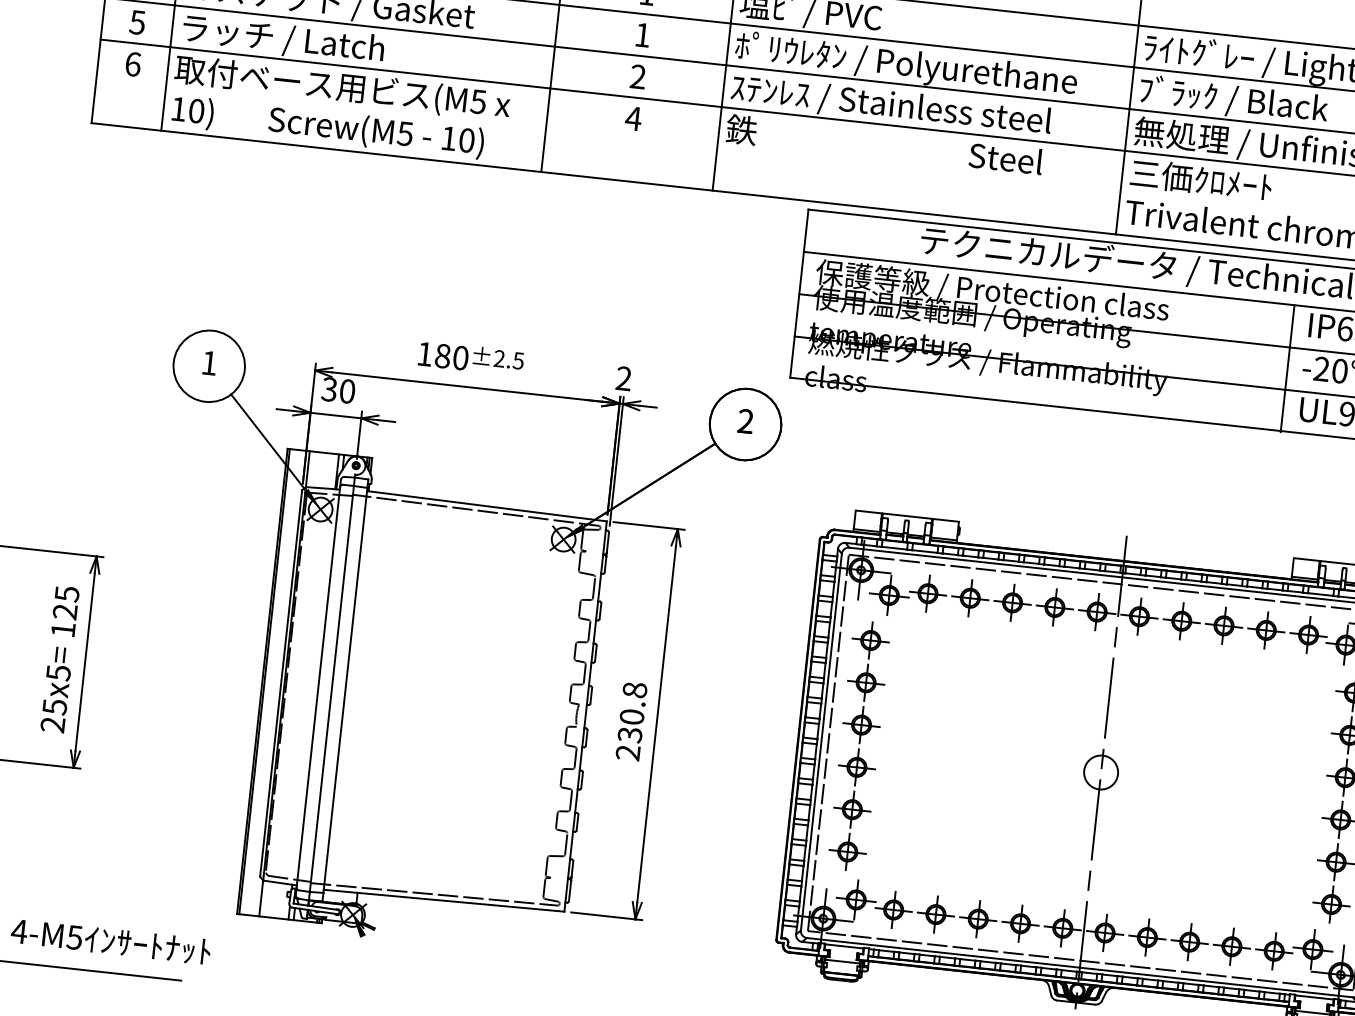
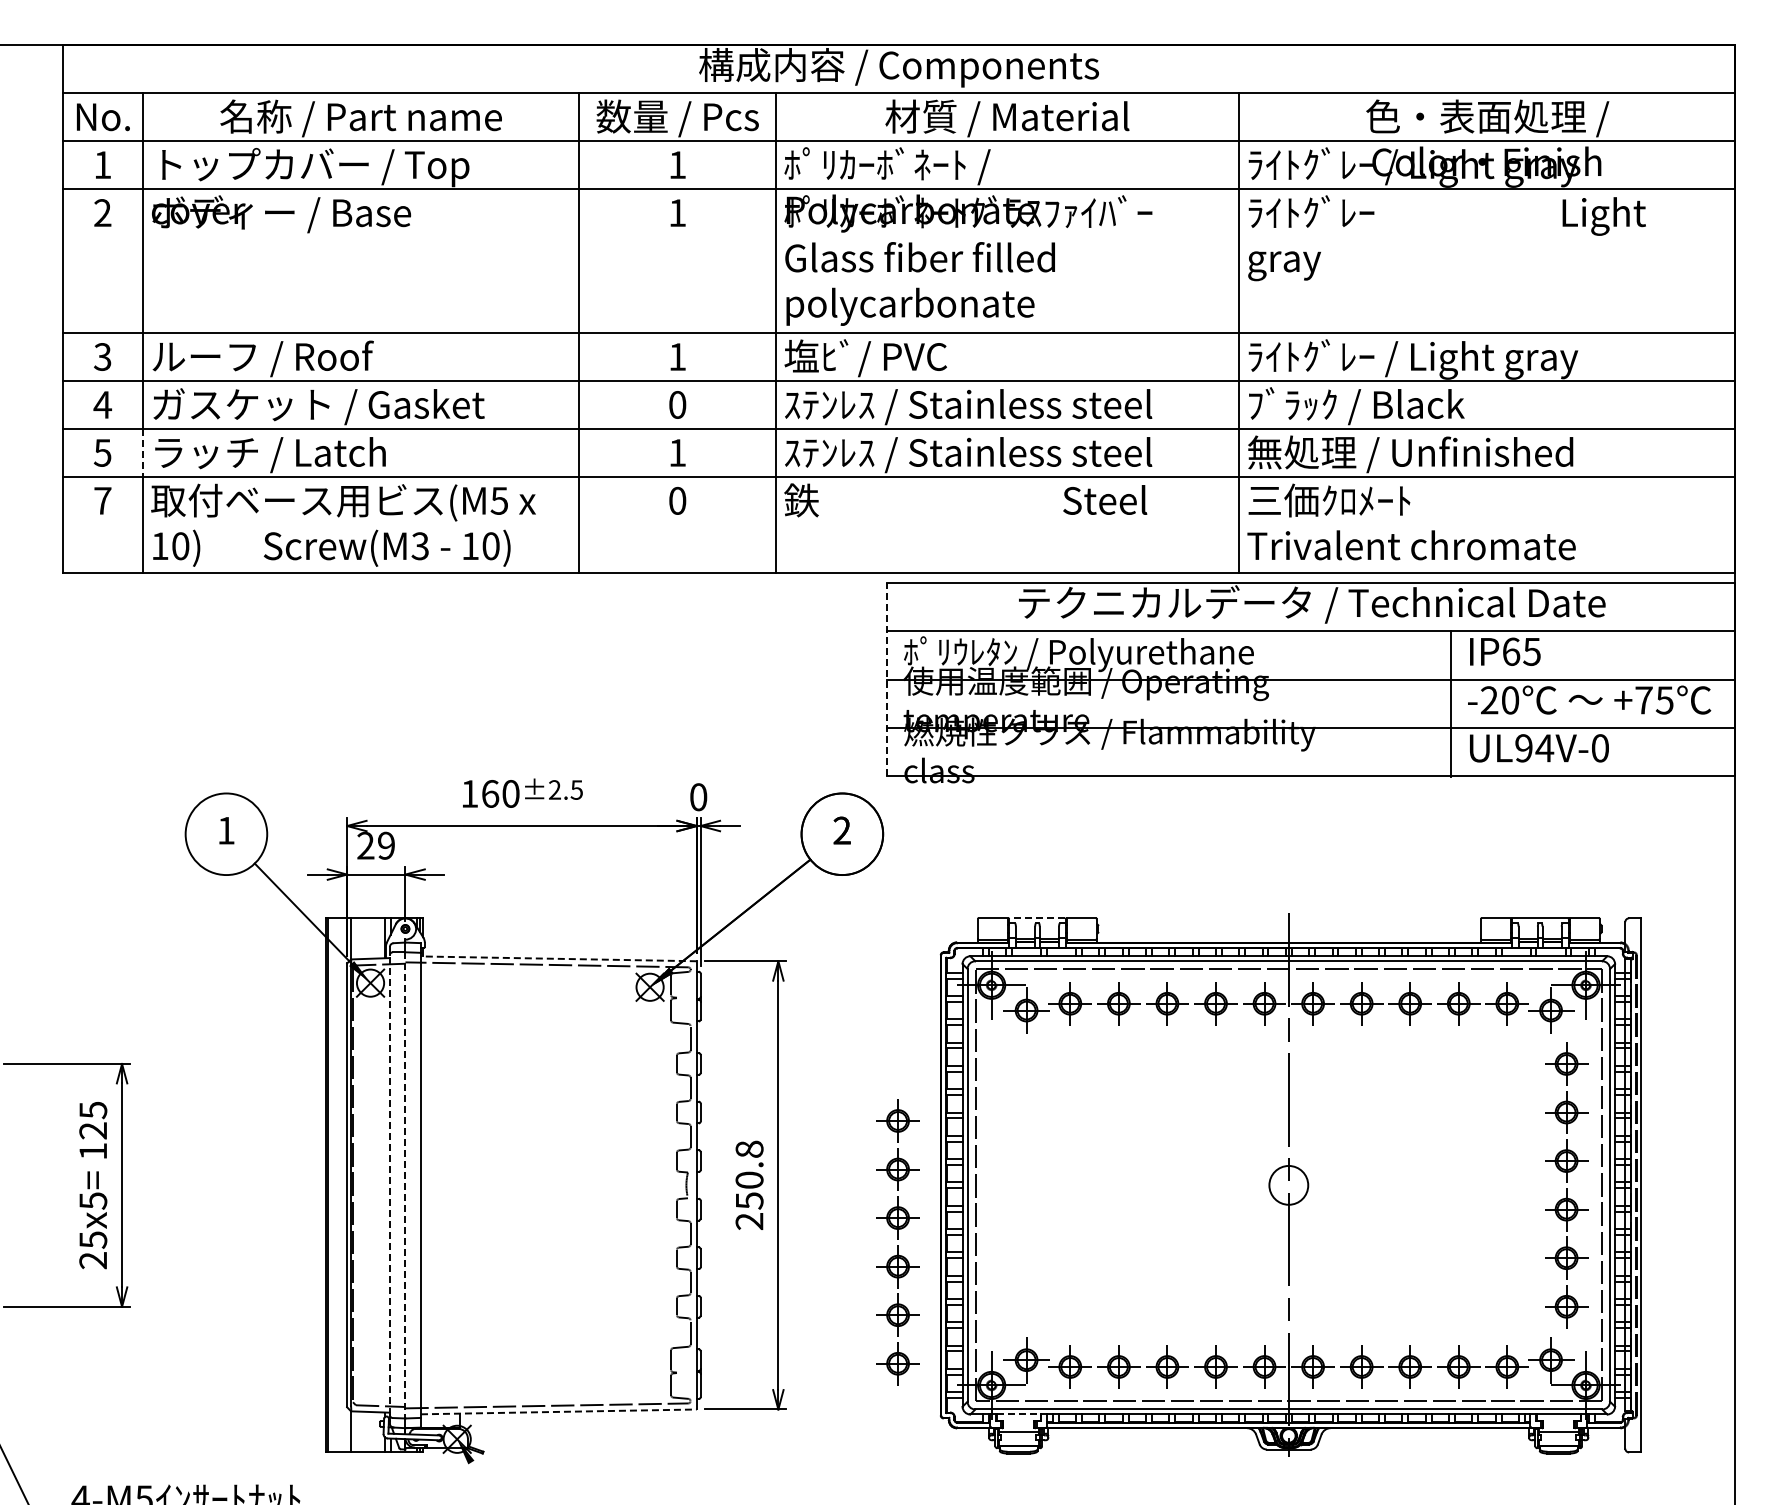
line: (172, 25) -> (142, 452), solid -> dashed
text: (642, 34) -> (677, 404), 1 -> 0
text: (132, 63) -> (102, 500), 6 -> 7
text: (906, 66) -> (980, 407), ﾎﾟﾘｳﾚﾀﾝ / Polyurethane -> ｽﾃﾝﾚｽ / Stainless steel
text: (638, 76) -> (677, 452), 2 -> 1
text: (633, 118) -> (677, 500), 4 -> 0
text: (405, 133) -> (420, 545), Screw(M5 -> Screw(M3
text: (991, 292) -> (1105, 654), 保護等級 / Protection class -> ﾎﾟﾘｳﾚﾀﾝ / Polyurethane
line: (799, 294) -> (887, 679), solid -> dashed
text: (443, 355) -> (490, 793), 180 -> 160
text: (623, 378) -> (698, 797), 2 -> 0
text: (337, 390) -> (375, 845), 30 -> 29
line: (486, 505) -> (558, 958), solid -> dashed
line: (907, 516) -> (1037, 918), solid -> dashed
line: (318, 687) -> (389, 1185), solid -> dashed
line: (331, 689) -> (405, 1185), solid -> dashed
text: (630, 734) -> (749, 1200), 230.8 -> 250.8
part: (858, 746) -> (897, 1242), moved
line: (443, 900) -> (558, 1411), solid -> dashed
line: (844, 946) -> (1018, 1414), solid -> dashed

